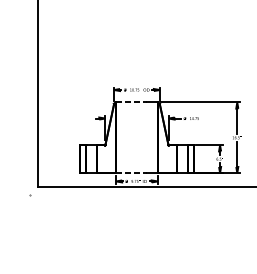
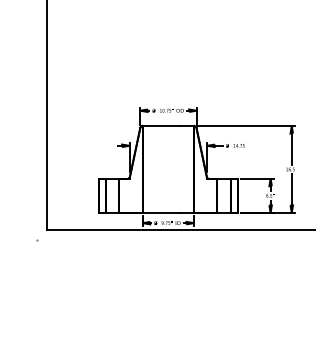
line: (131, 102) -> (161, 126), dashed -> solid
line: (131, 172) -> (161, 212), dashed -> solid

